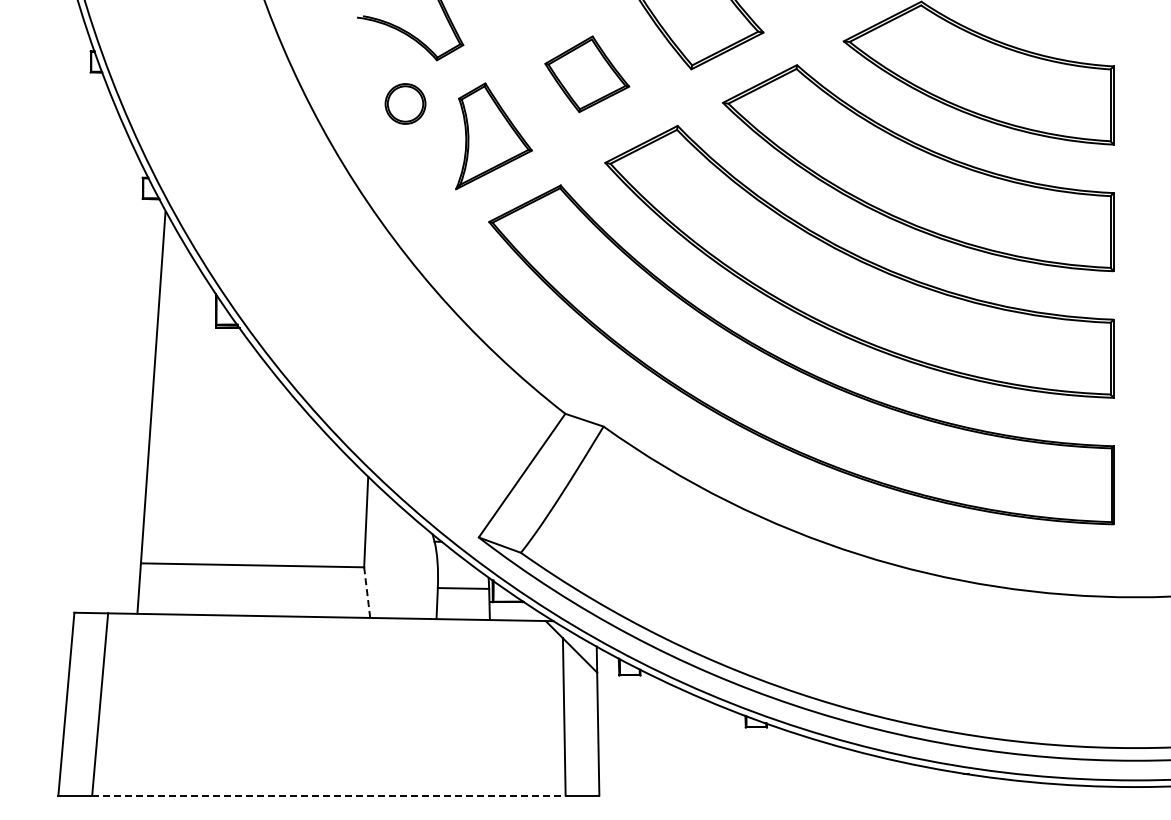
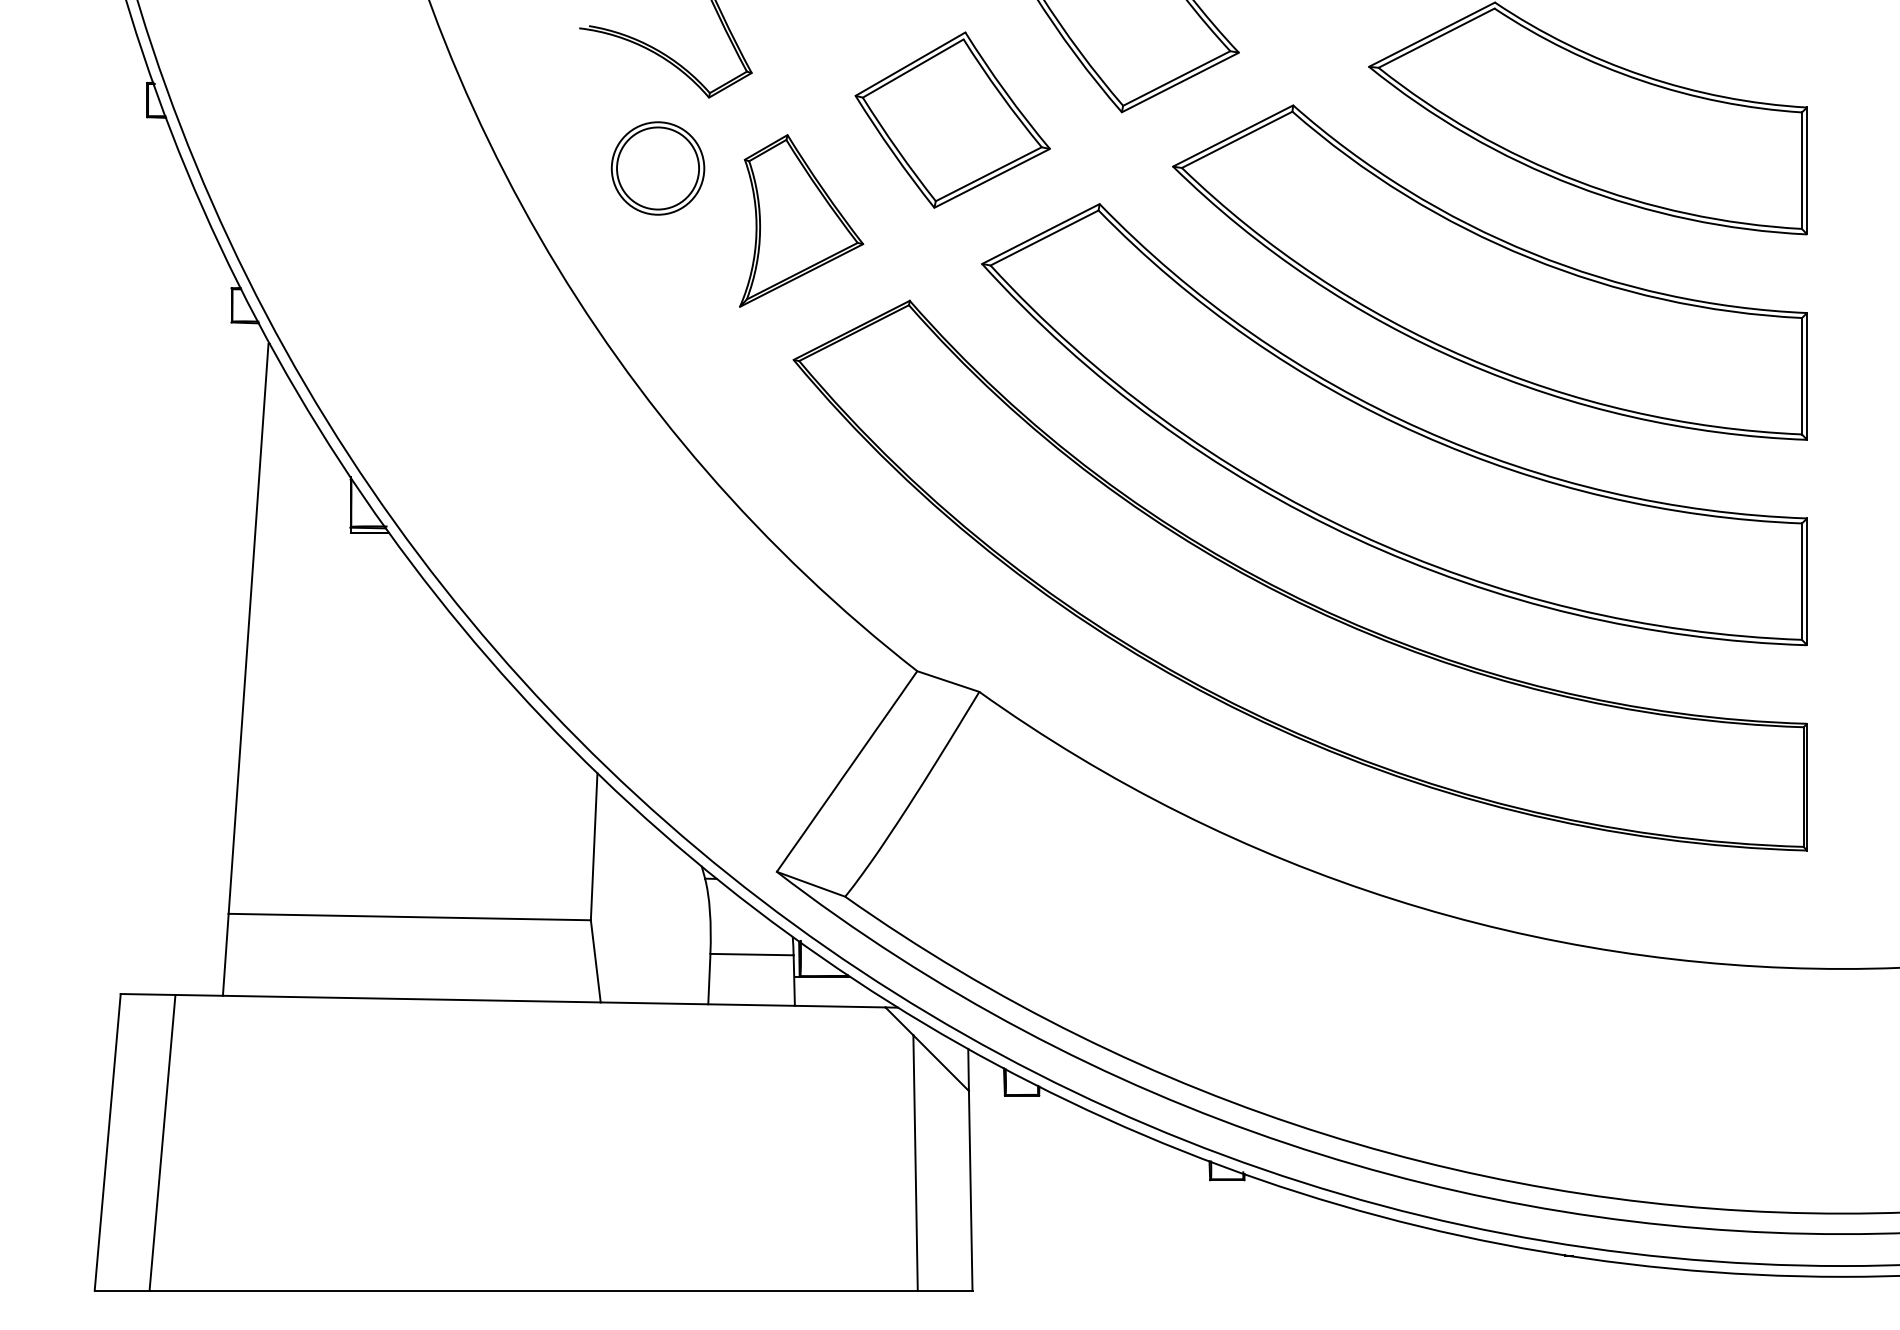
part: (587, 74) -> (953, 120), size x1.43
part: (405, 103) -> (657, 167), size x1.43
line: (367, 592) -> (596, 961), dashed -> solid
line: (328, 795) -> (532, 1290), dashed -> solid

